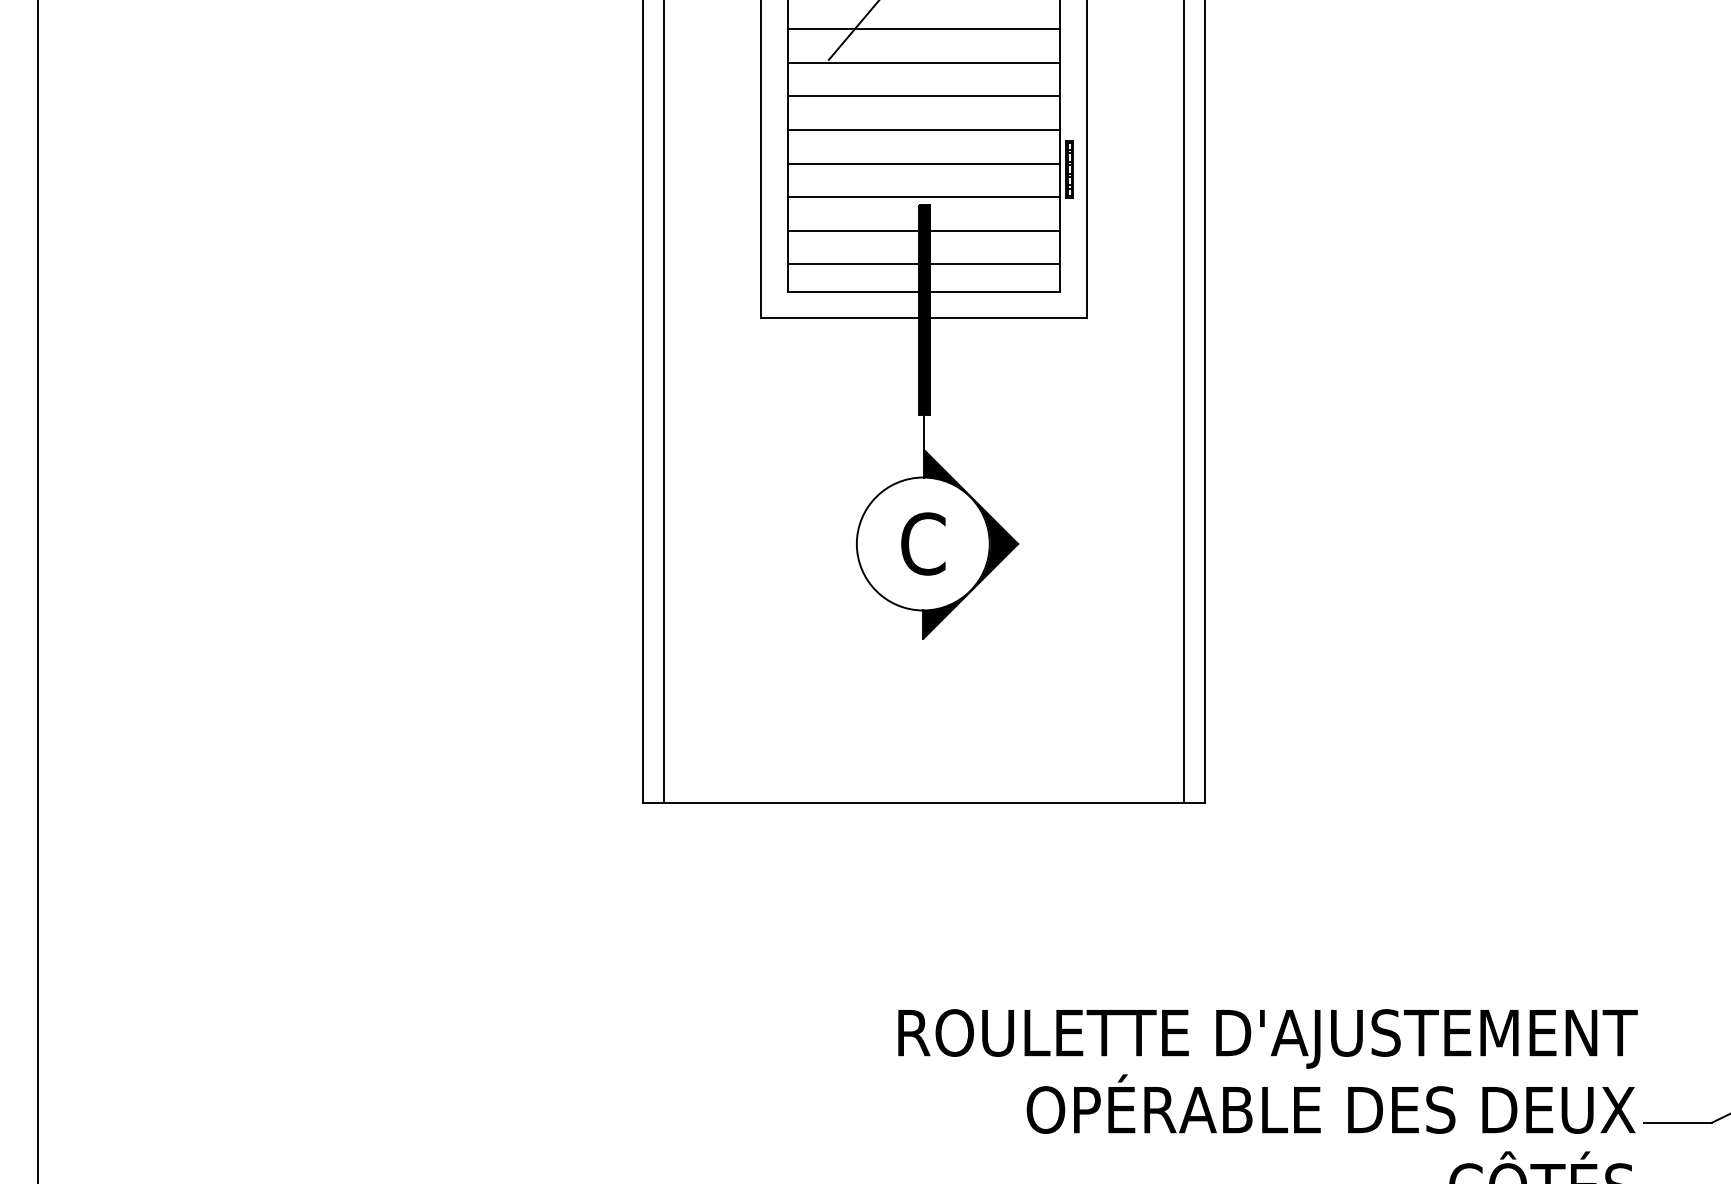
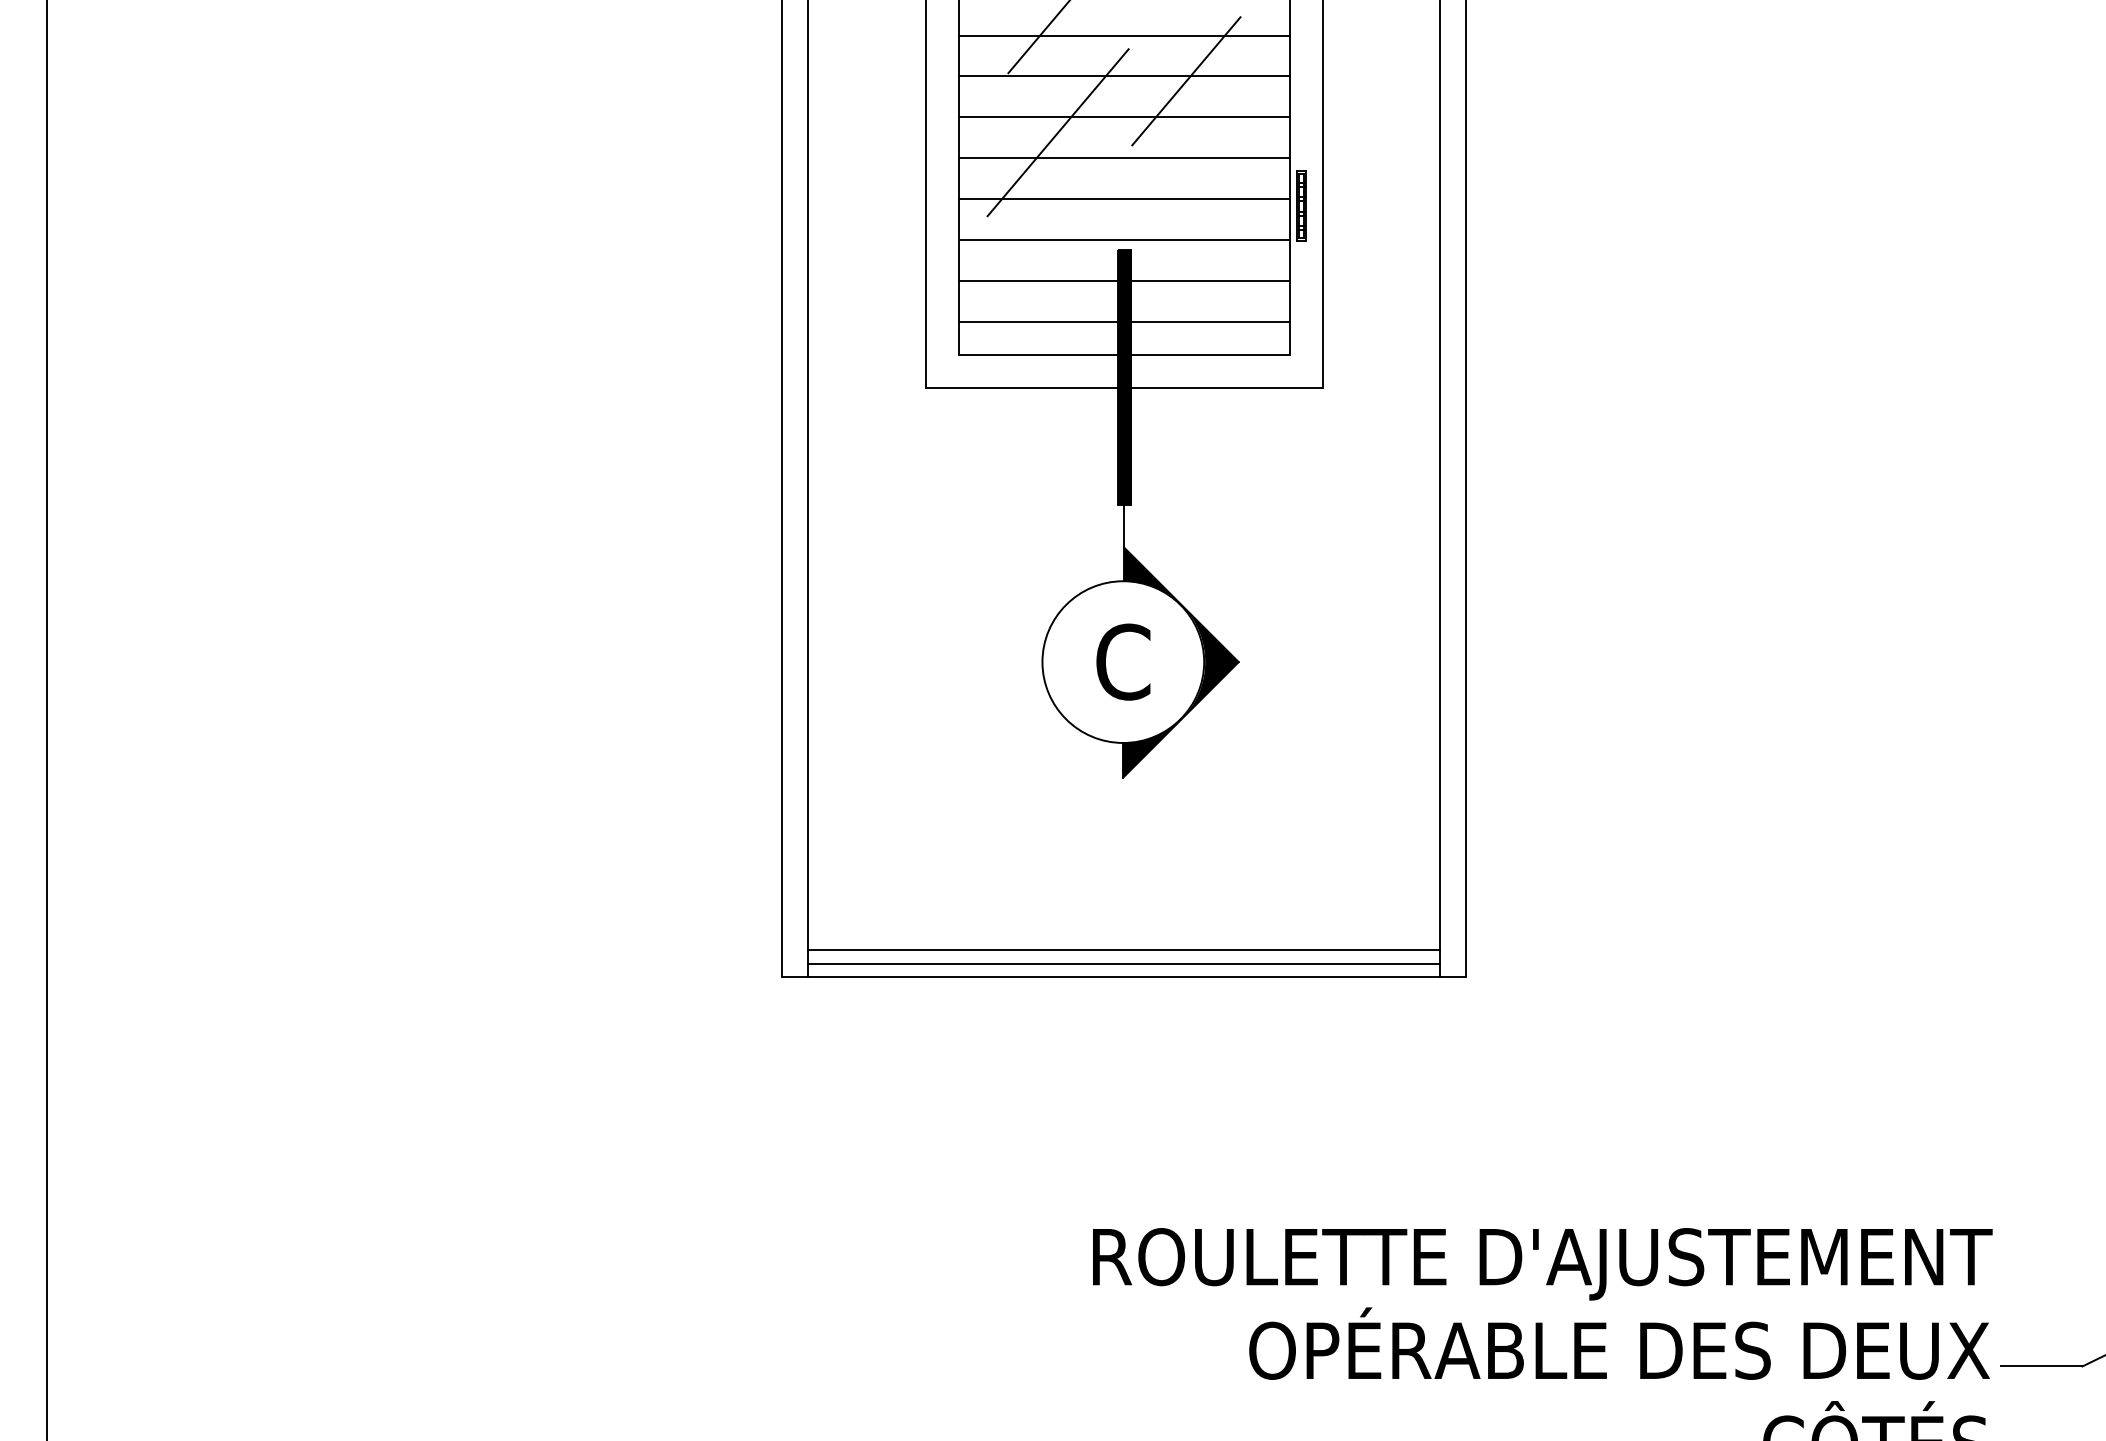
line: (975, 66) -> (1186, 81), added
line: (869, 108) -> (1057, 132), added
line: (924, 781) -> (1124, 950), added
line: (924, 791) -> (1124, 963), added

